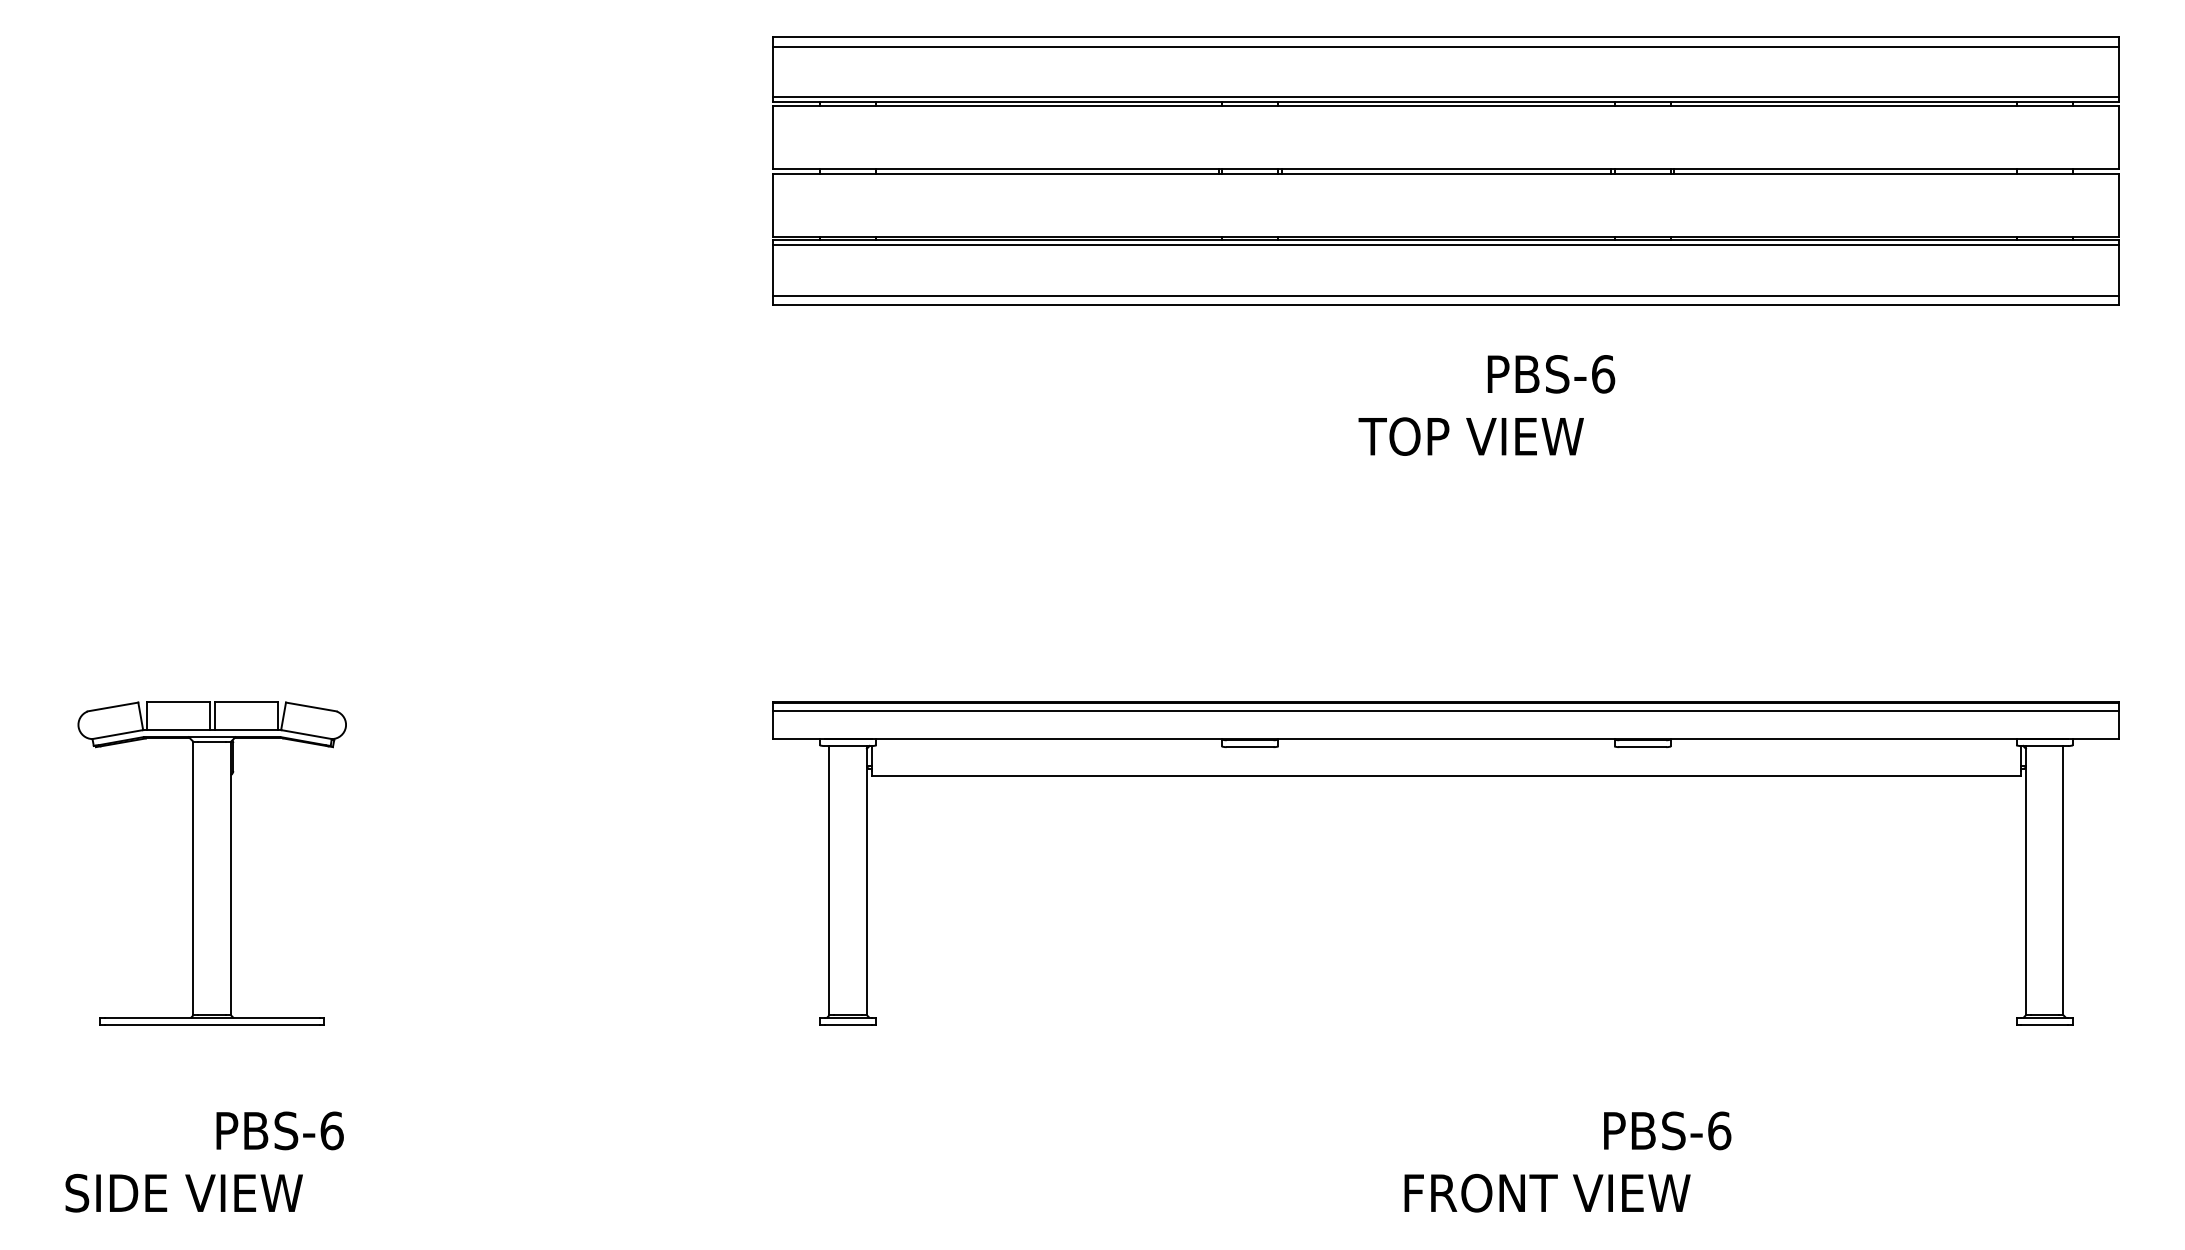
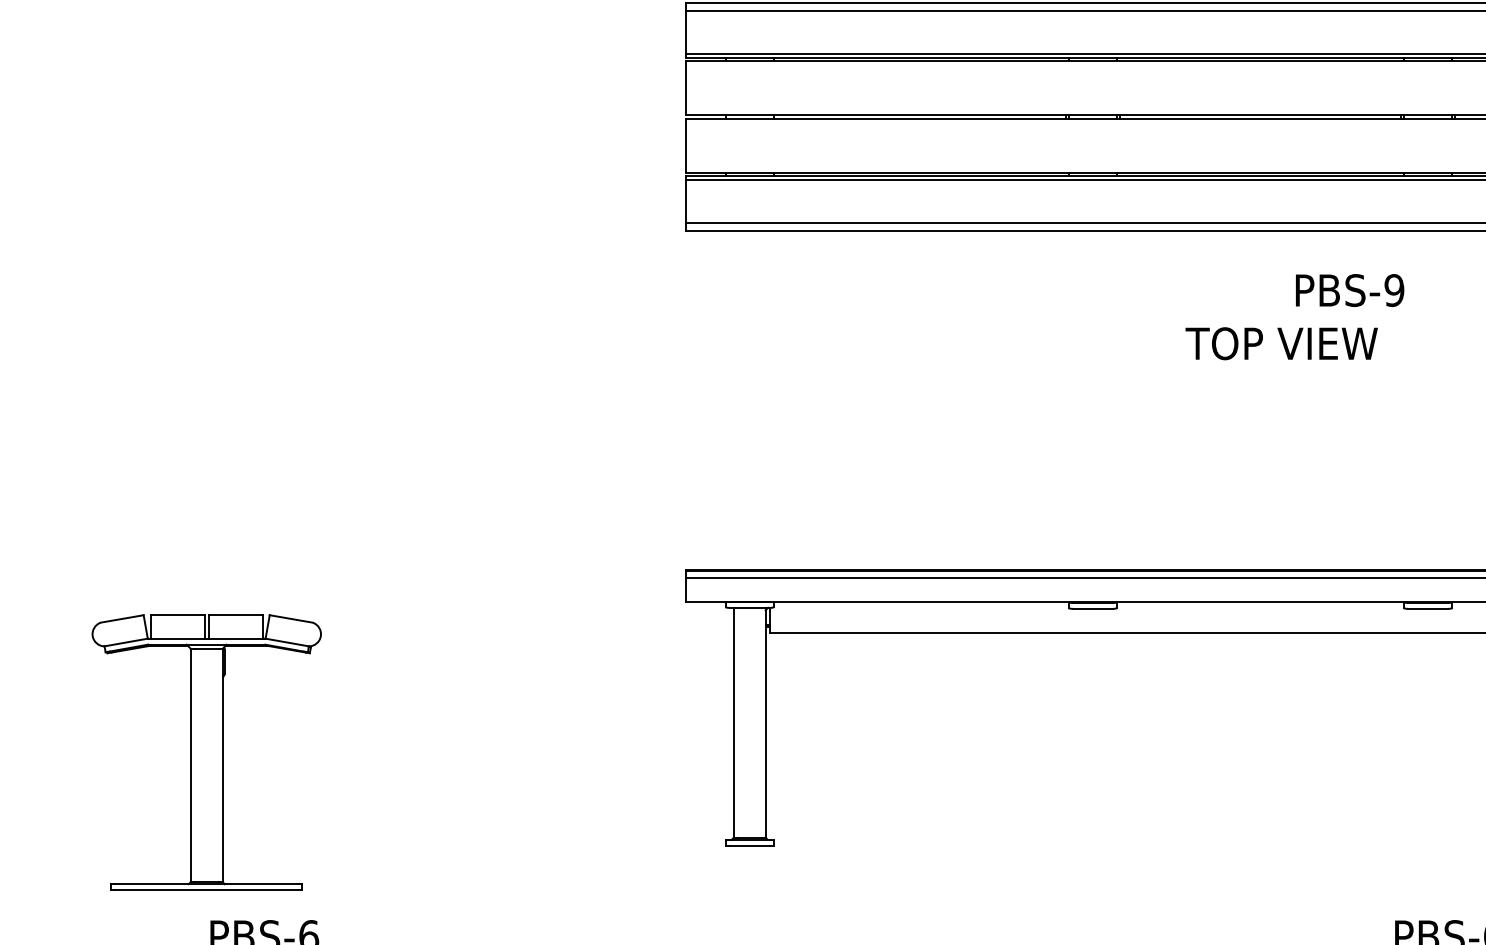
text: (1603, 374) -> (1394, 290), PBS-6 -> PBS-9
part: (211, 863) -> (206, 752), moved

